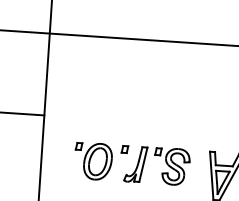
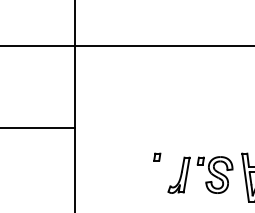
part: (93, 160) -> (126, 170), removed
part: (165, 162) -> (208, 171), moved

